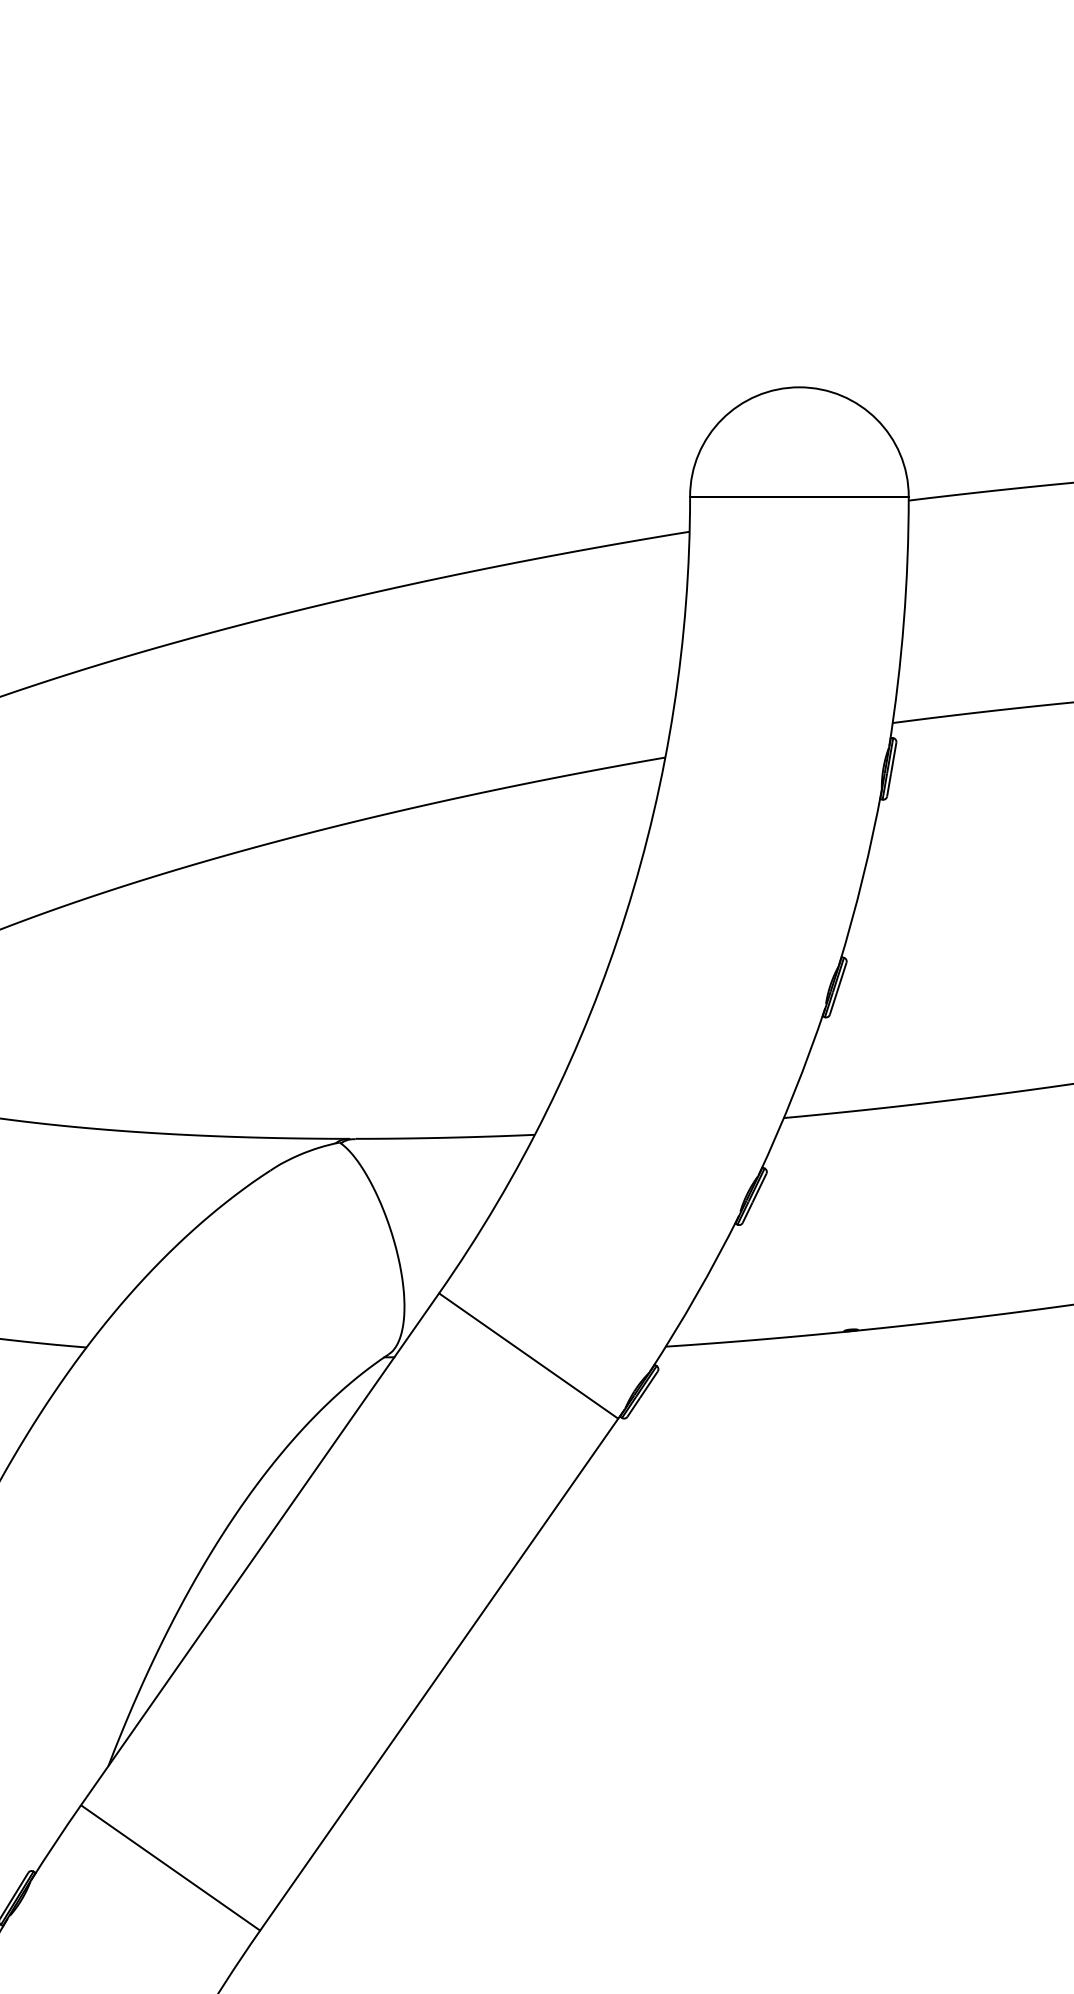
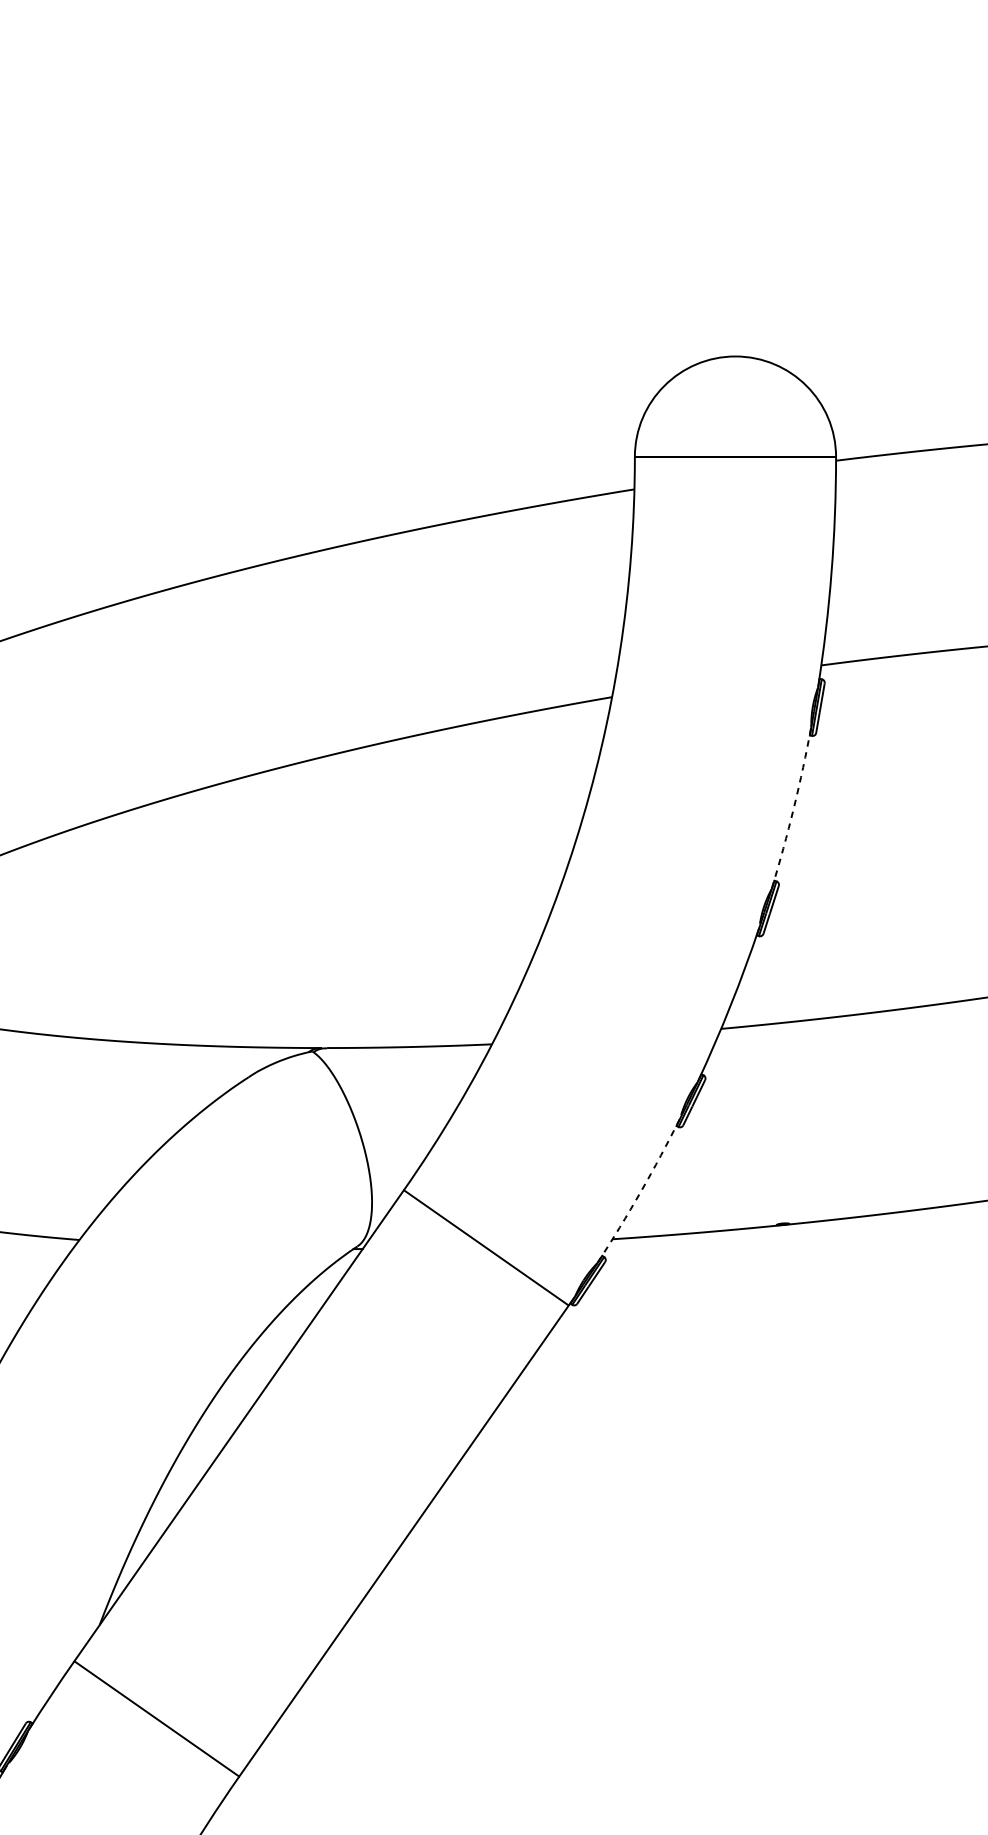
arc: (862, 878) -> (793, 808), solid -> dashed
arc: (696, 1295) -> (640, 1192), solid -> dashed

